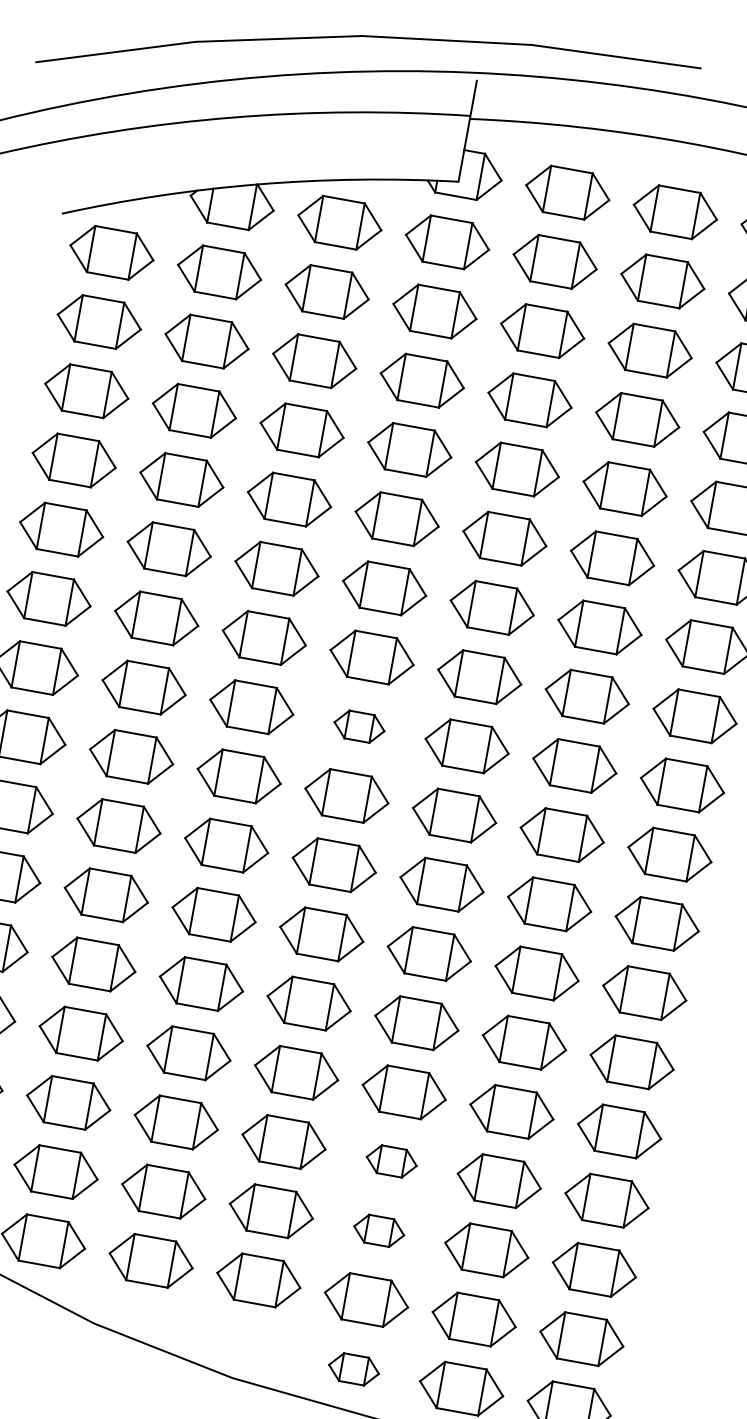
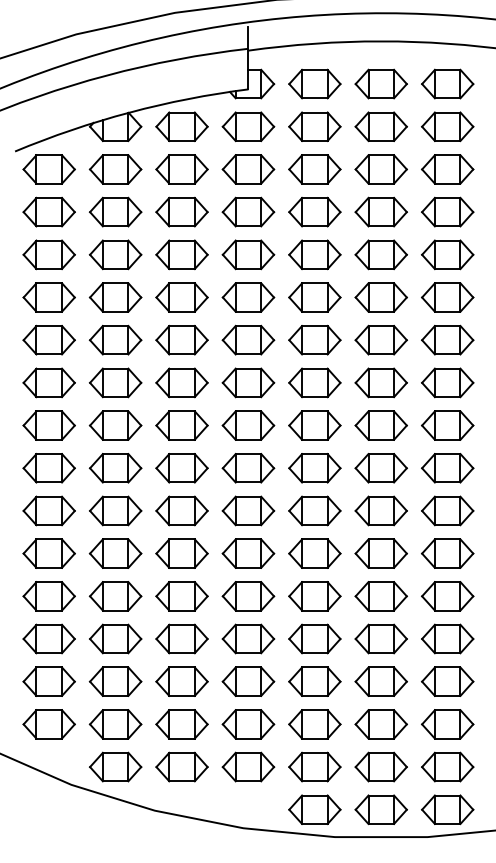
part: (359, 726) -> (248, 425), size x1.67
part: (391, 1161) -> (314, 681), size x1.67
part: (378, 1230) -> (314, 724), size x1.67
part: (353, 1368) -> (314, 809), size x1.67

